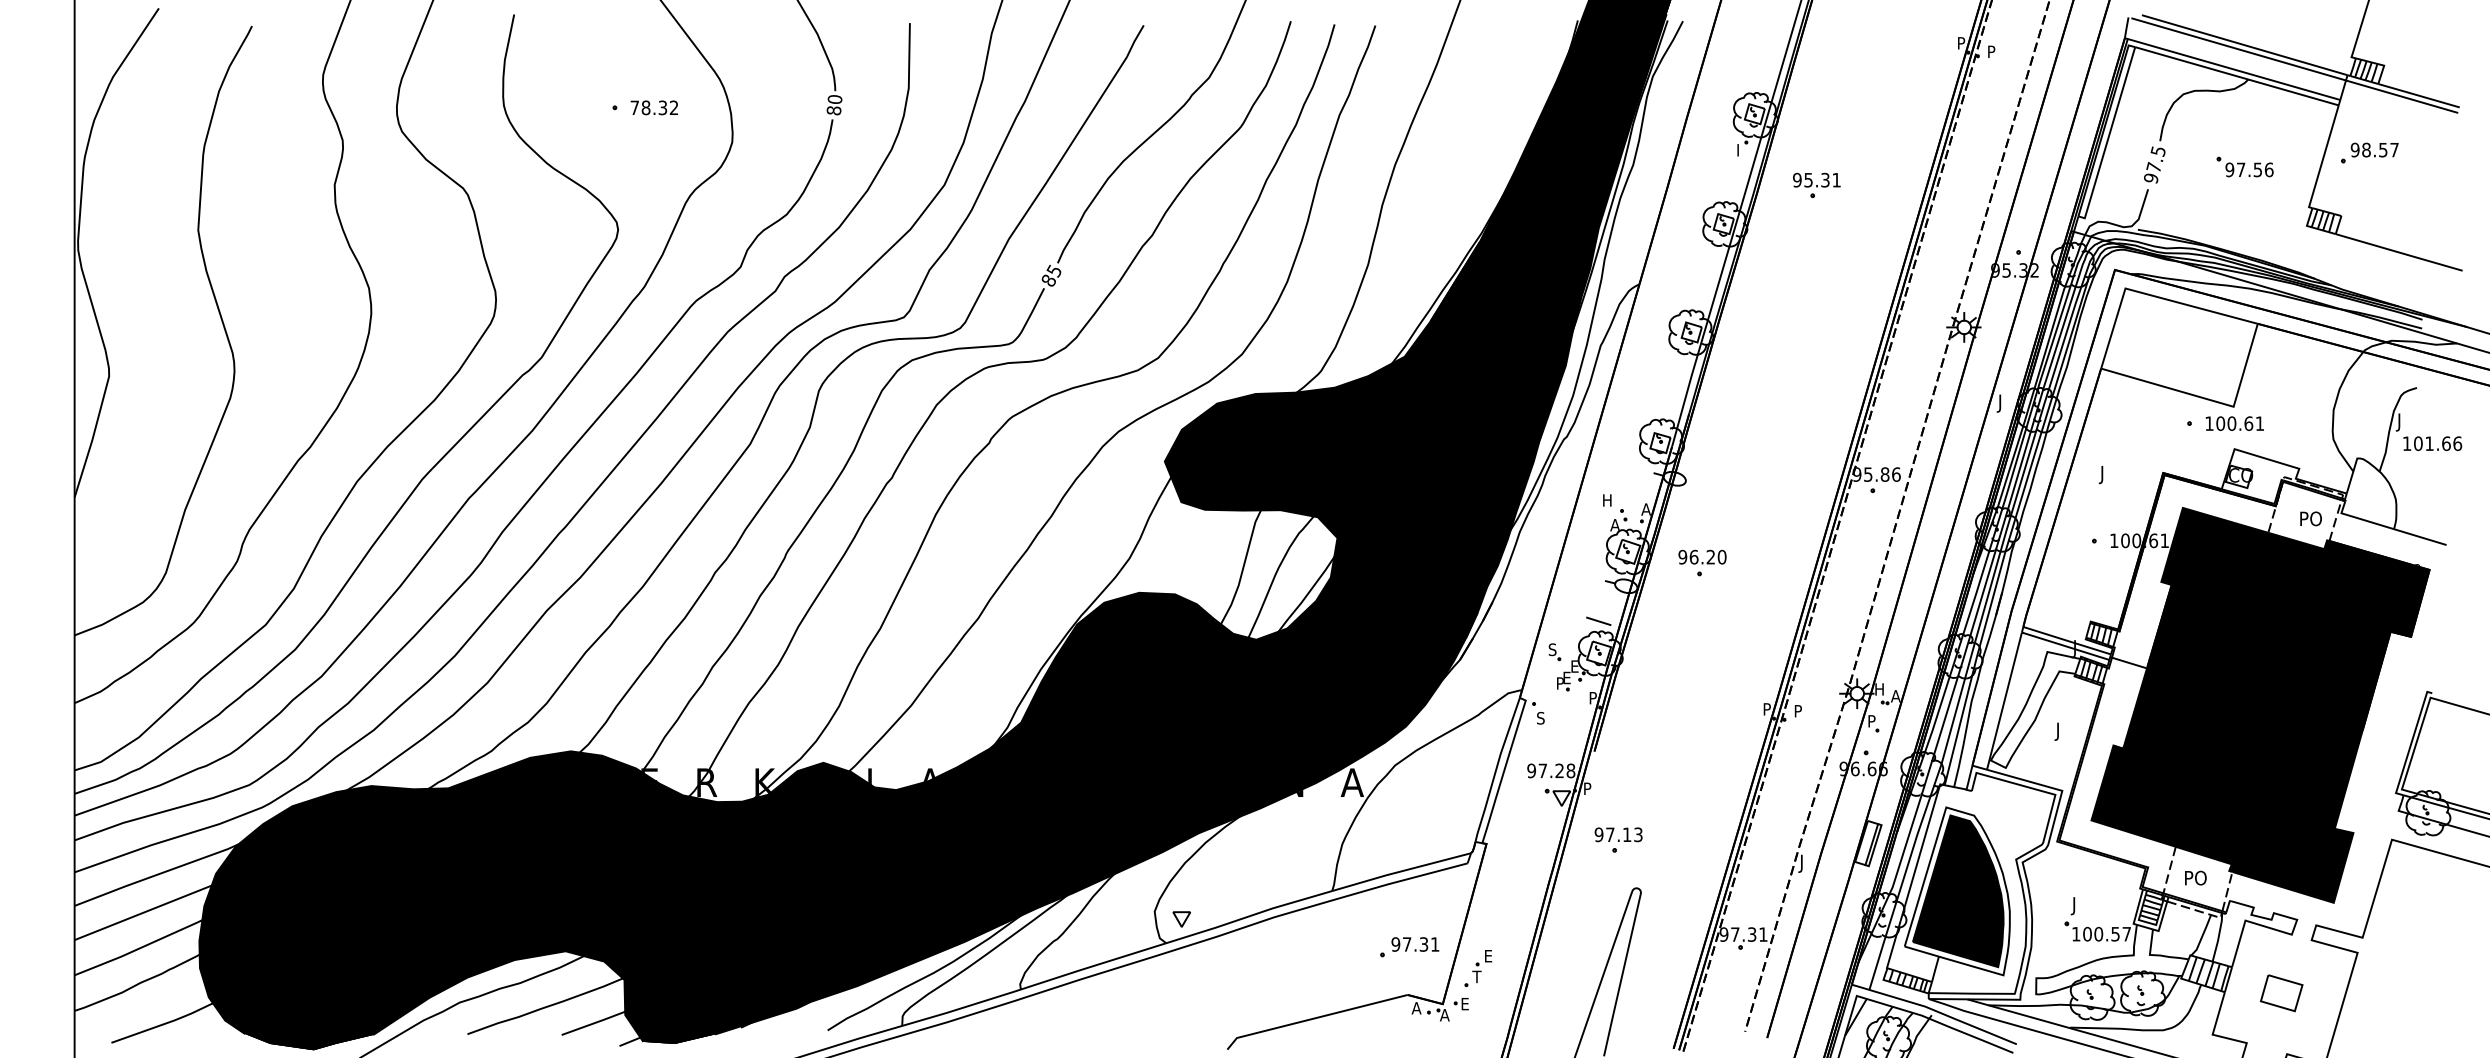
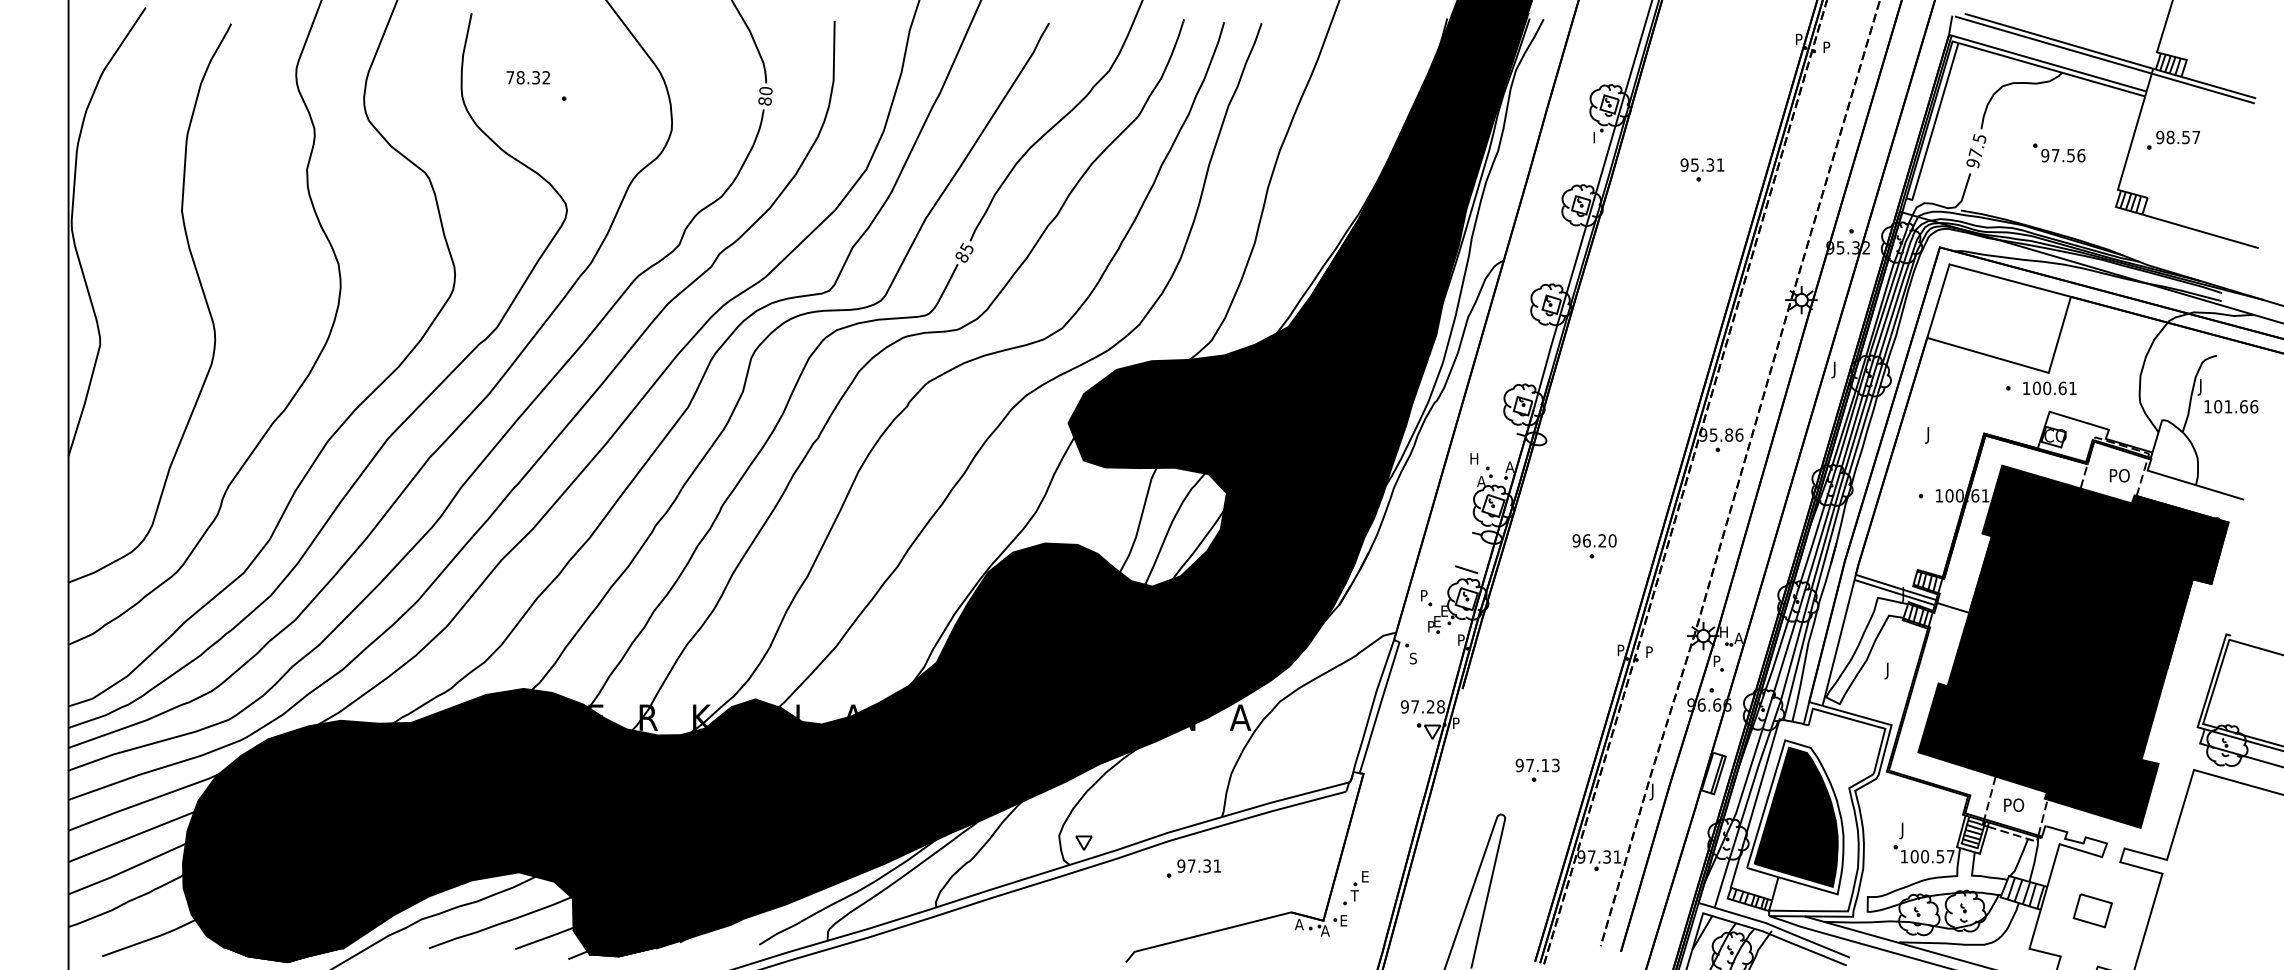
text: (653, 107) -> (527, 77), moved
part: (1816, 185) -> (1702, 169), moved
part: (1702, 563) -> (1594, 546), moved
text: (1551, 649) -> (1423, 595), S -> P
part: (1618, 839) -> (1537, 769), moved
part: (1409, 947) -> (1193, 868), moved

